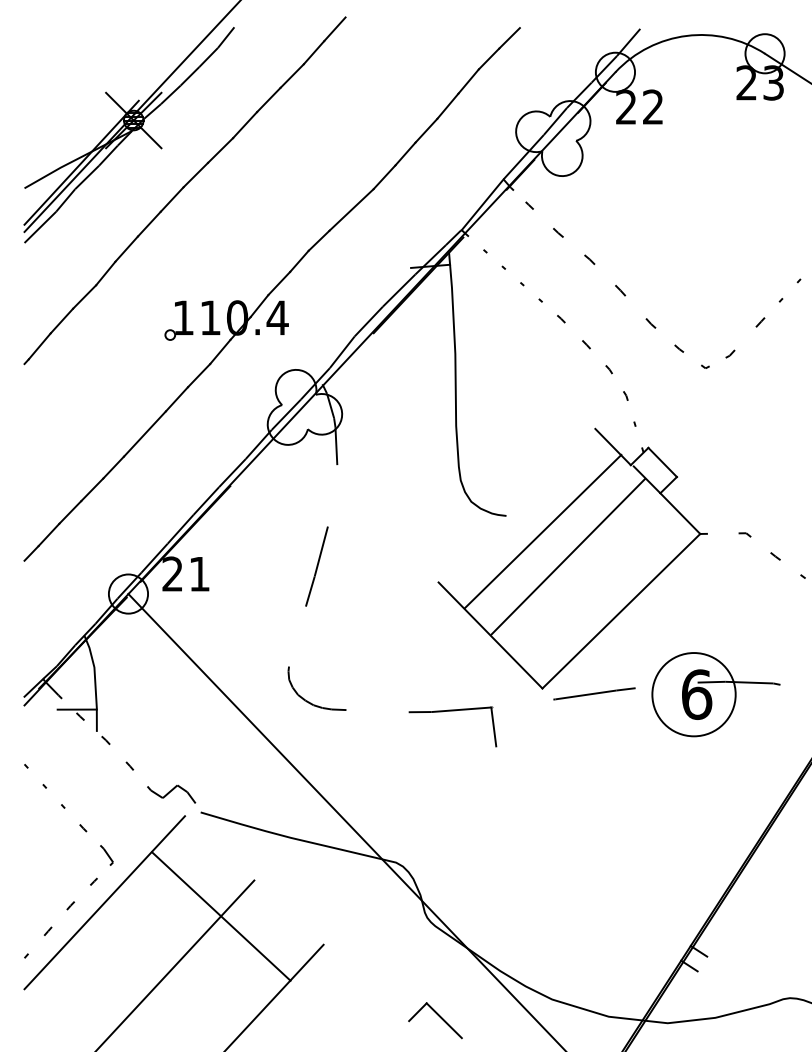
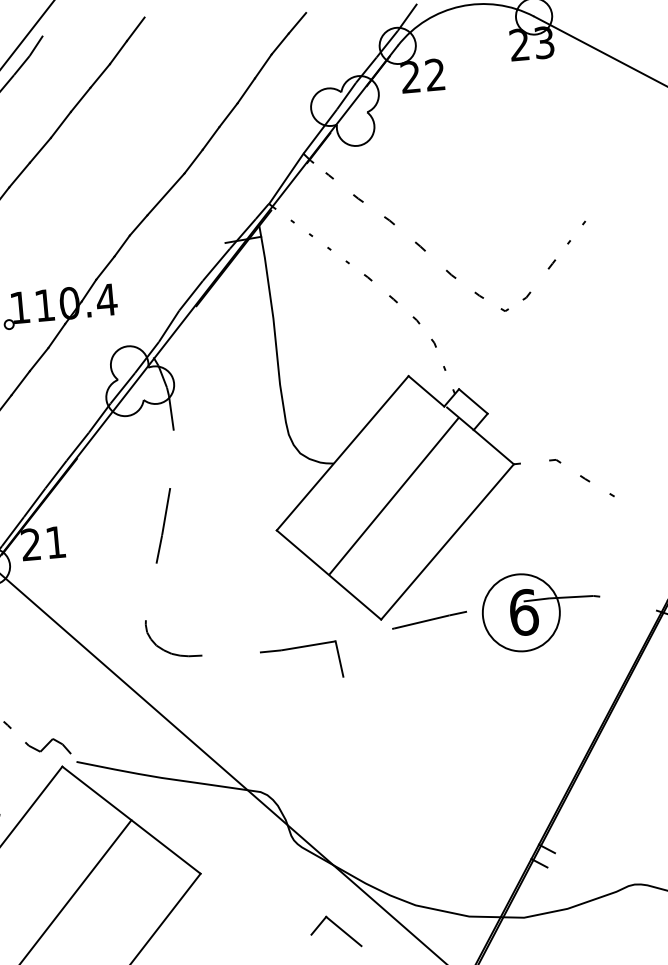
line: (542, 531) -> (342, 453), moved
line: (221, 916) -> (131, 820), moved
part: (435, 1020) -> (335, 932), moved

